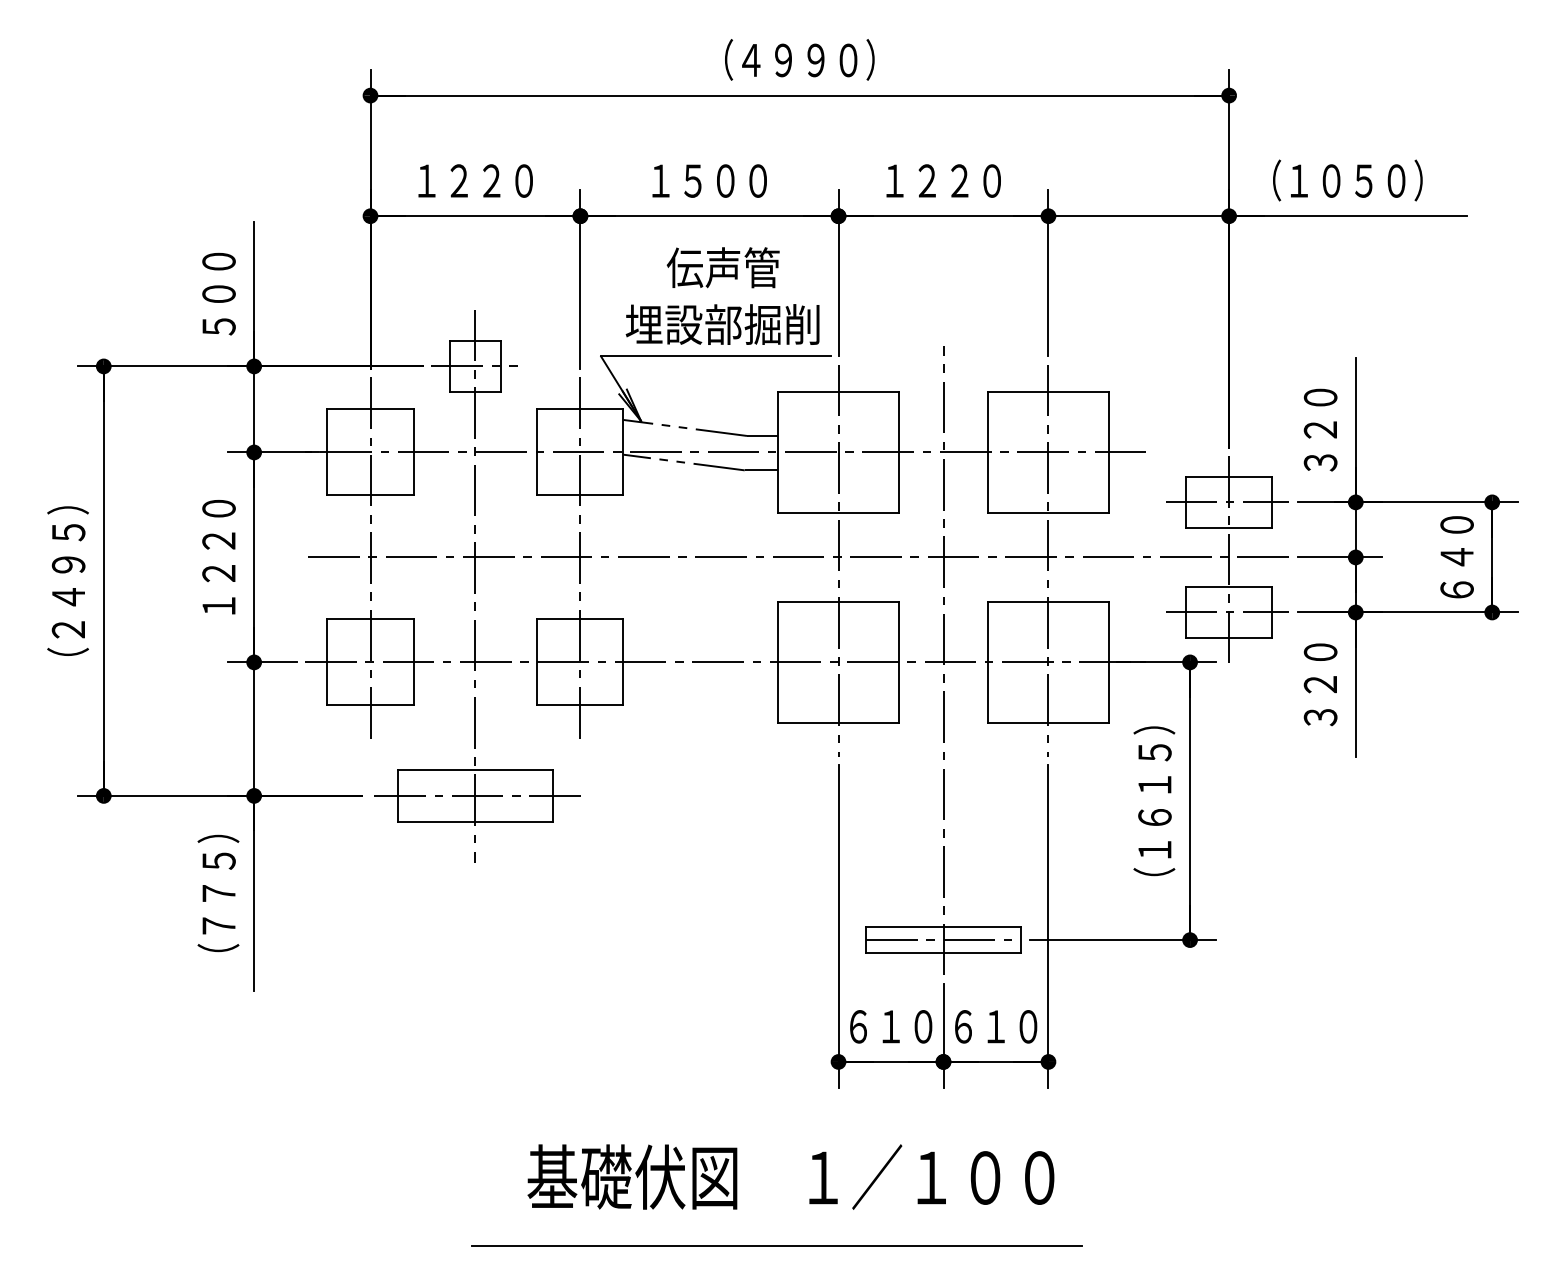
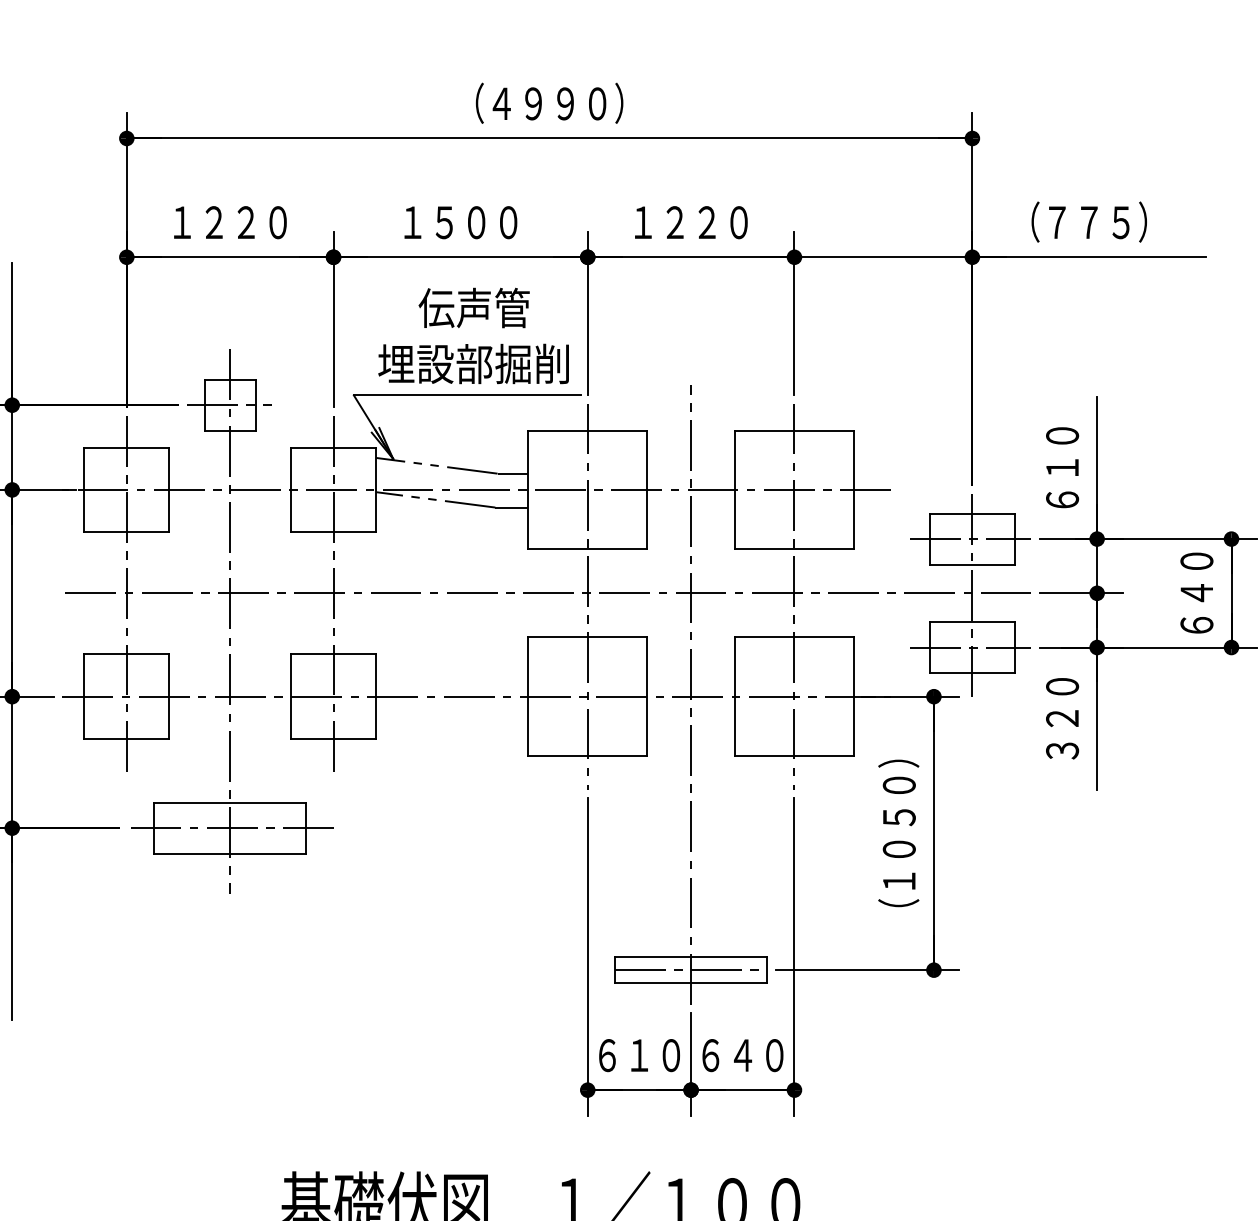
text: (1347, 180) -> (1088, 222), （１０５０） -> （７７５）
text: (1320, 446) -> (1062, 484), ３２０ -> ６１０
text: (1154, 784) -> (898, 816), （１６１５） -> （１０５０）
text: (996, 1026) -> (743, 1055), ６１０ -> ６４０

